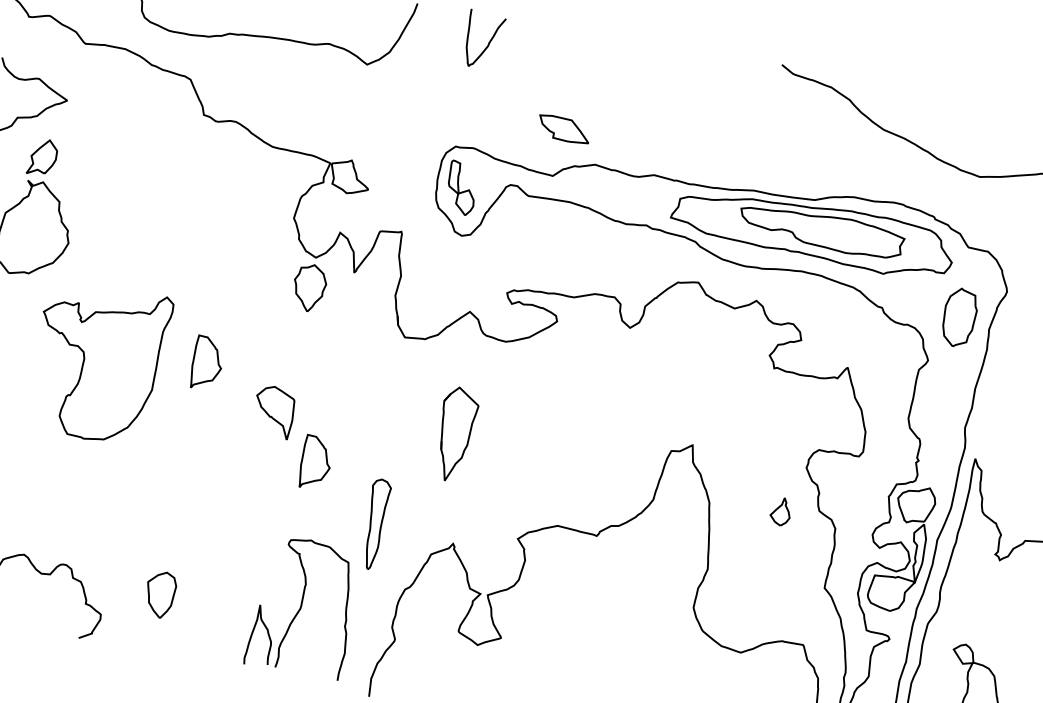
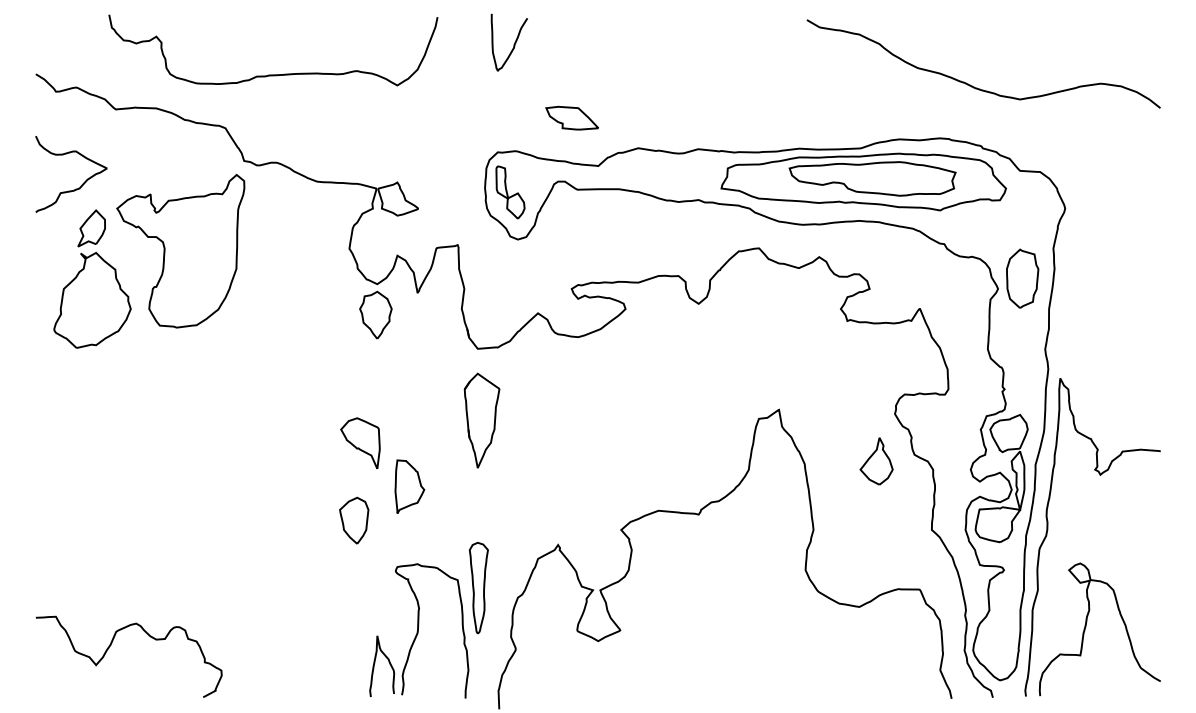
part: (563, 128) -> (571, 117), moved
part: (959, 317) -> (1022, 278), moved
part: (207, 363) -> (286, 405), removed
part: (99, 364) -> (180, 251), moved
part: (455, 434) -> (481, 420), moved
part: (780, 511) -> (876, 461), size x1.67
part: (375, 523) -> (478, 587), moved
part: (160, 594) -> (354, 520), moved

